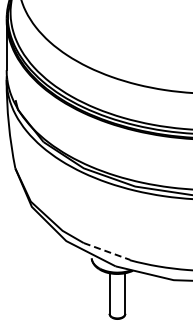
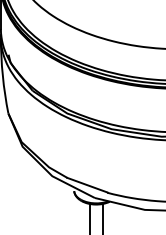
line: (106, 251) -> (86, 185), dashed -> solid

